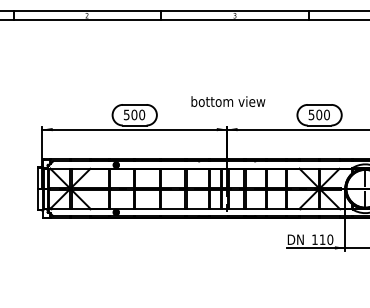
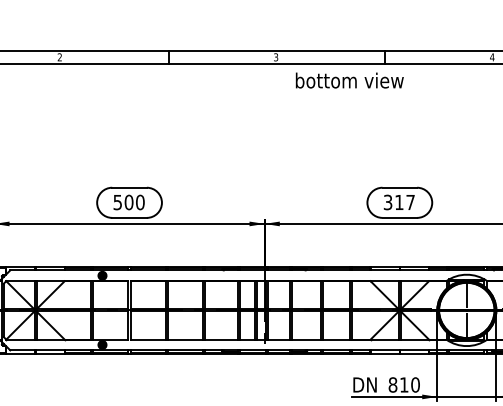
text: (228, 101) -> (349, 80), moved
text: (319, 114) -> (399, 201), 500 -> 317
text: (314, 239) -> (392, 384), 110 -> 810

